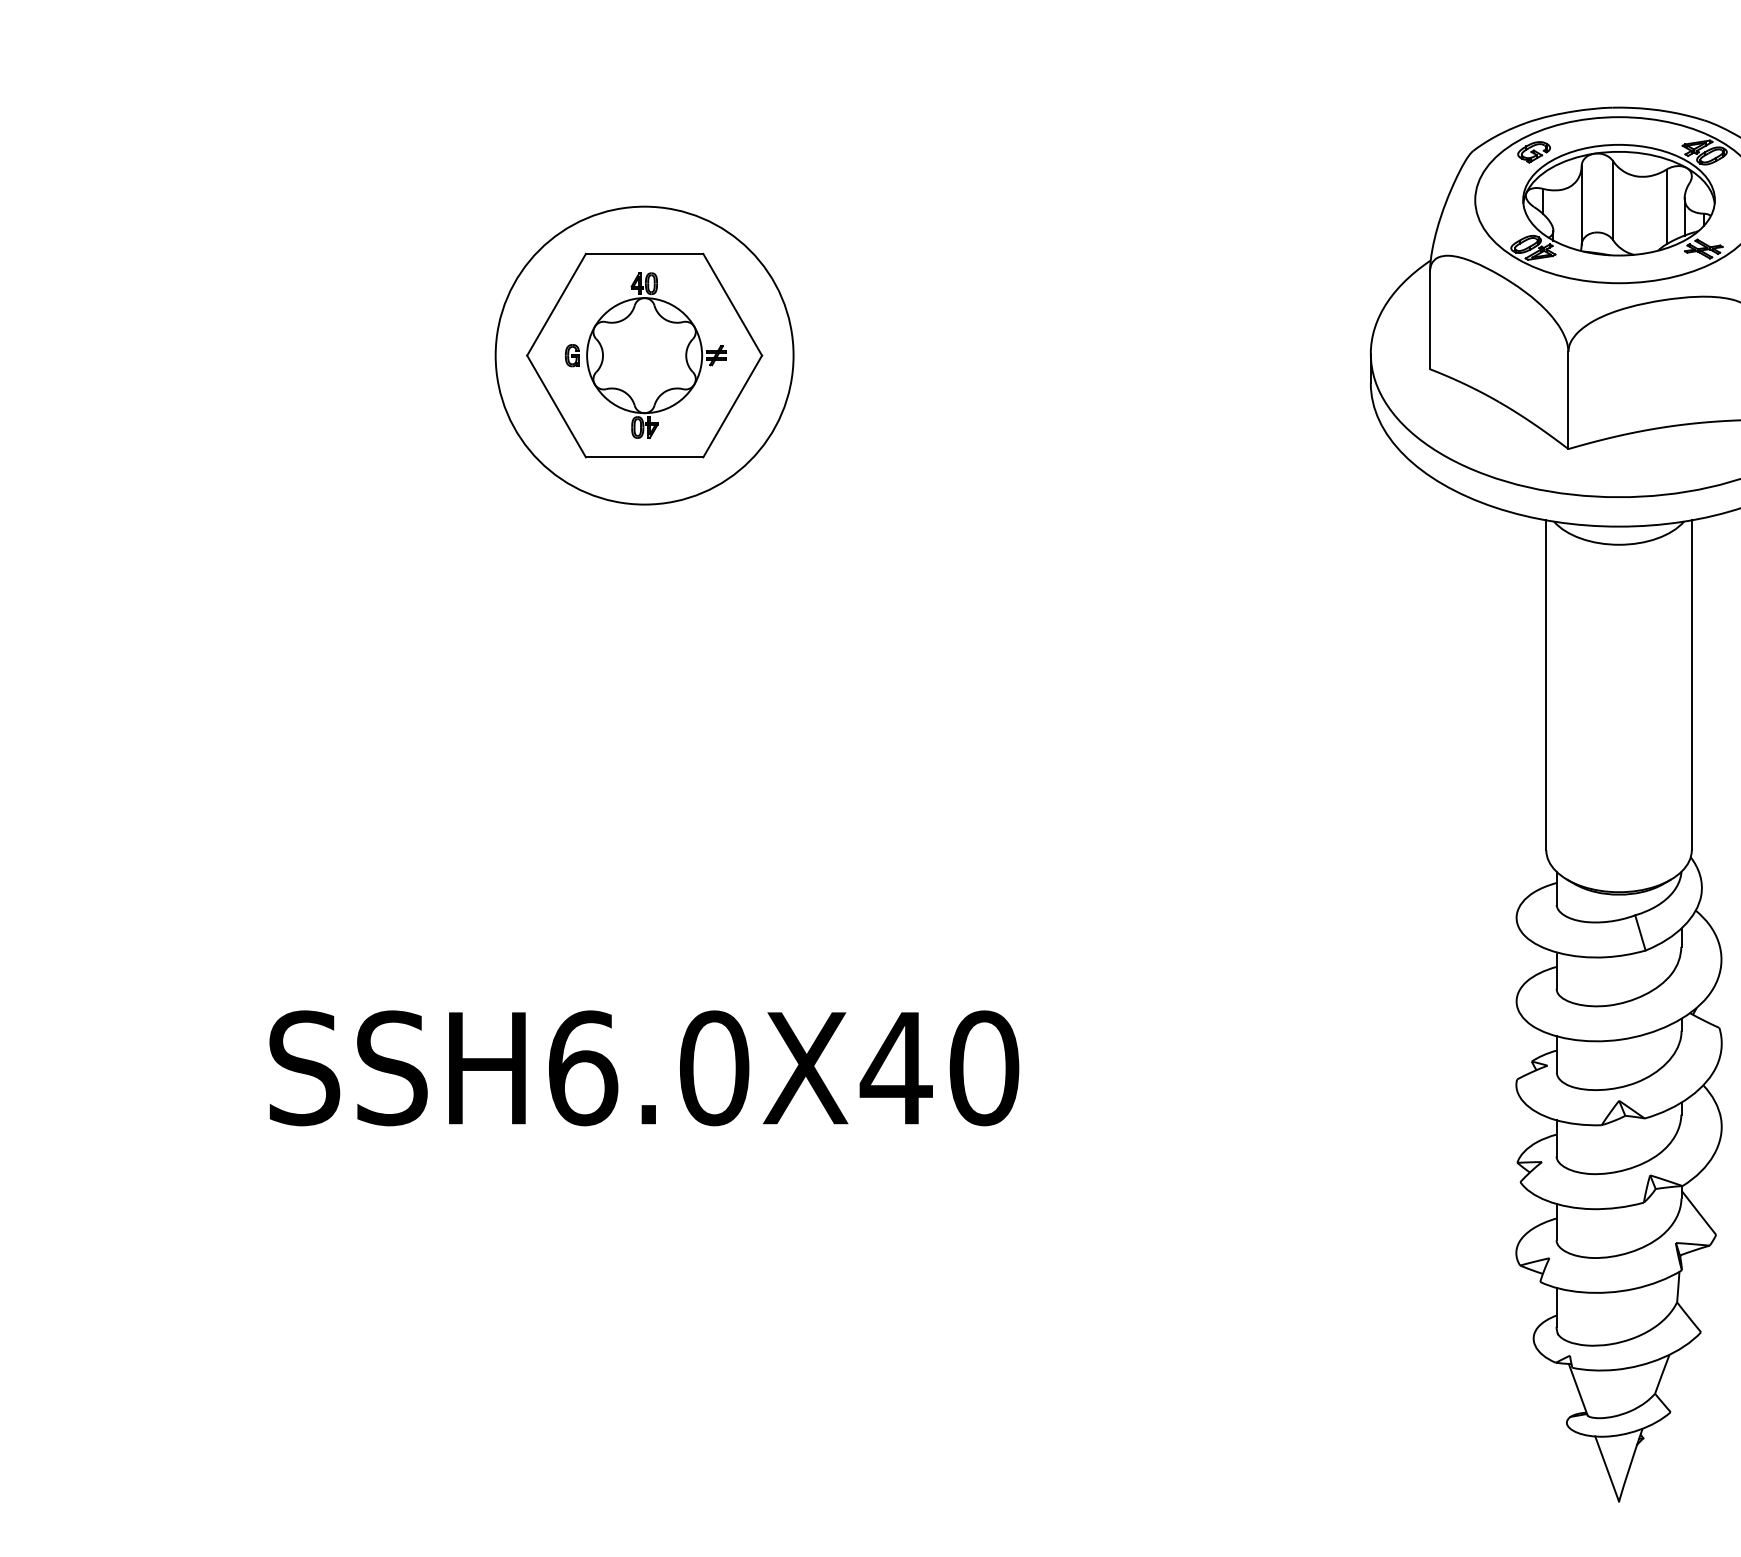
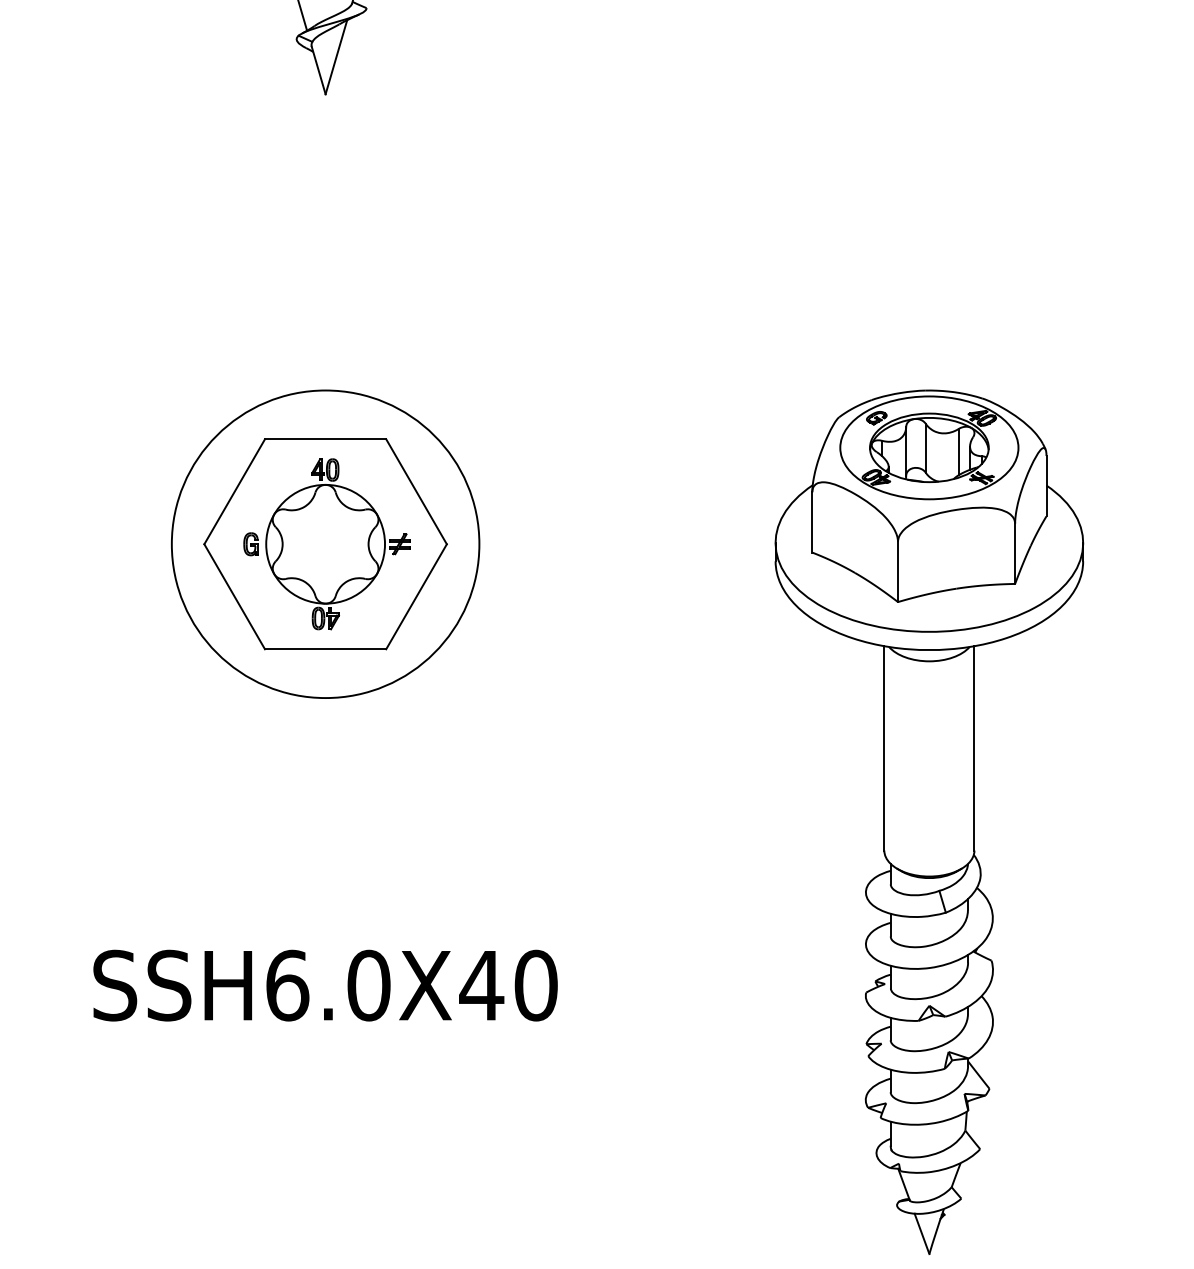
part: (644, 354) -> (325, 543), size x1.67

